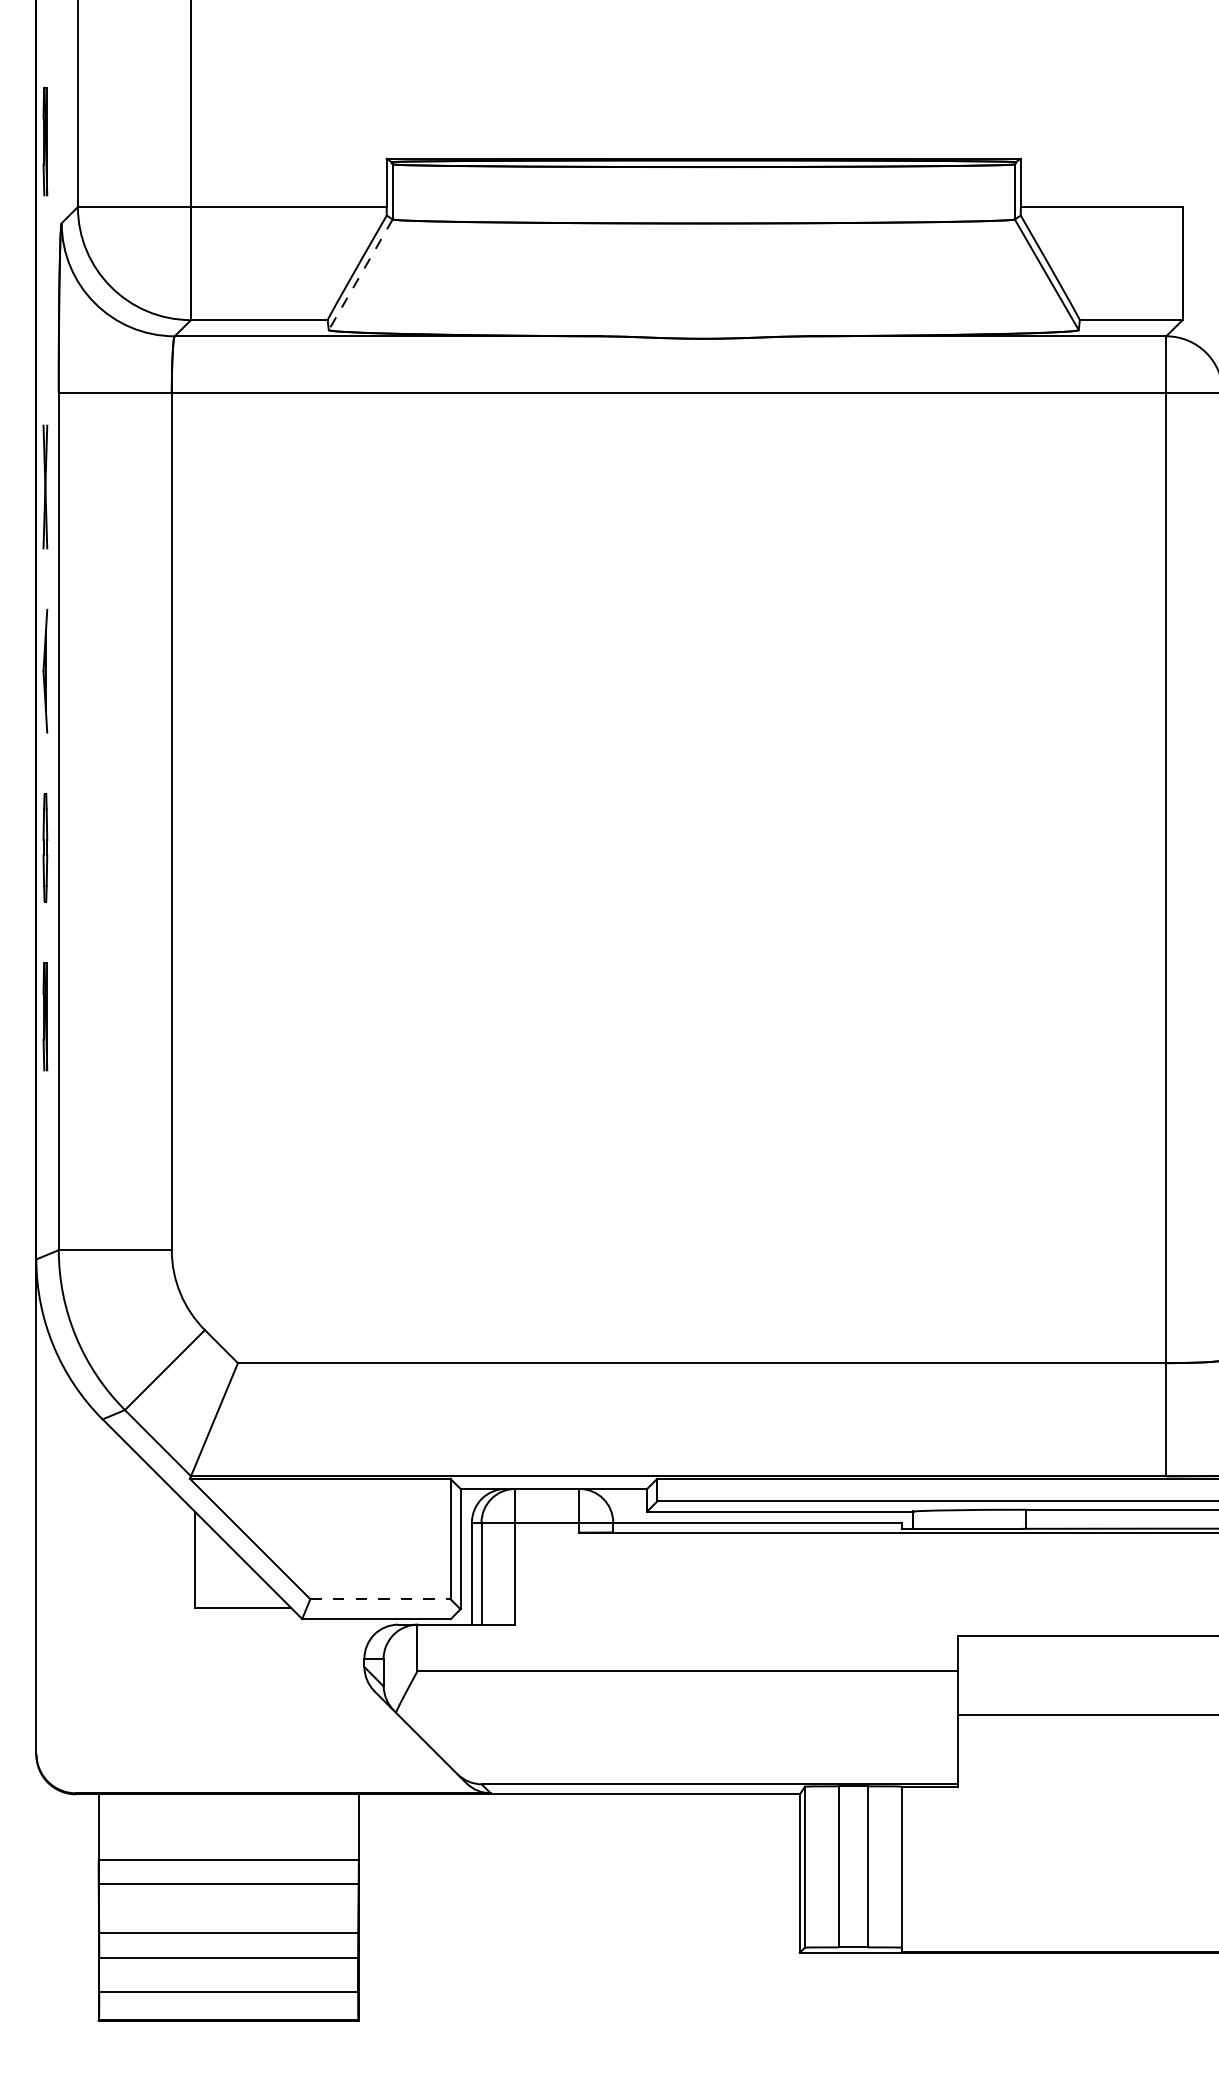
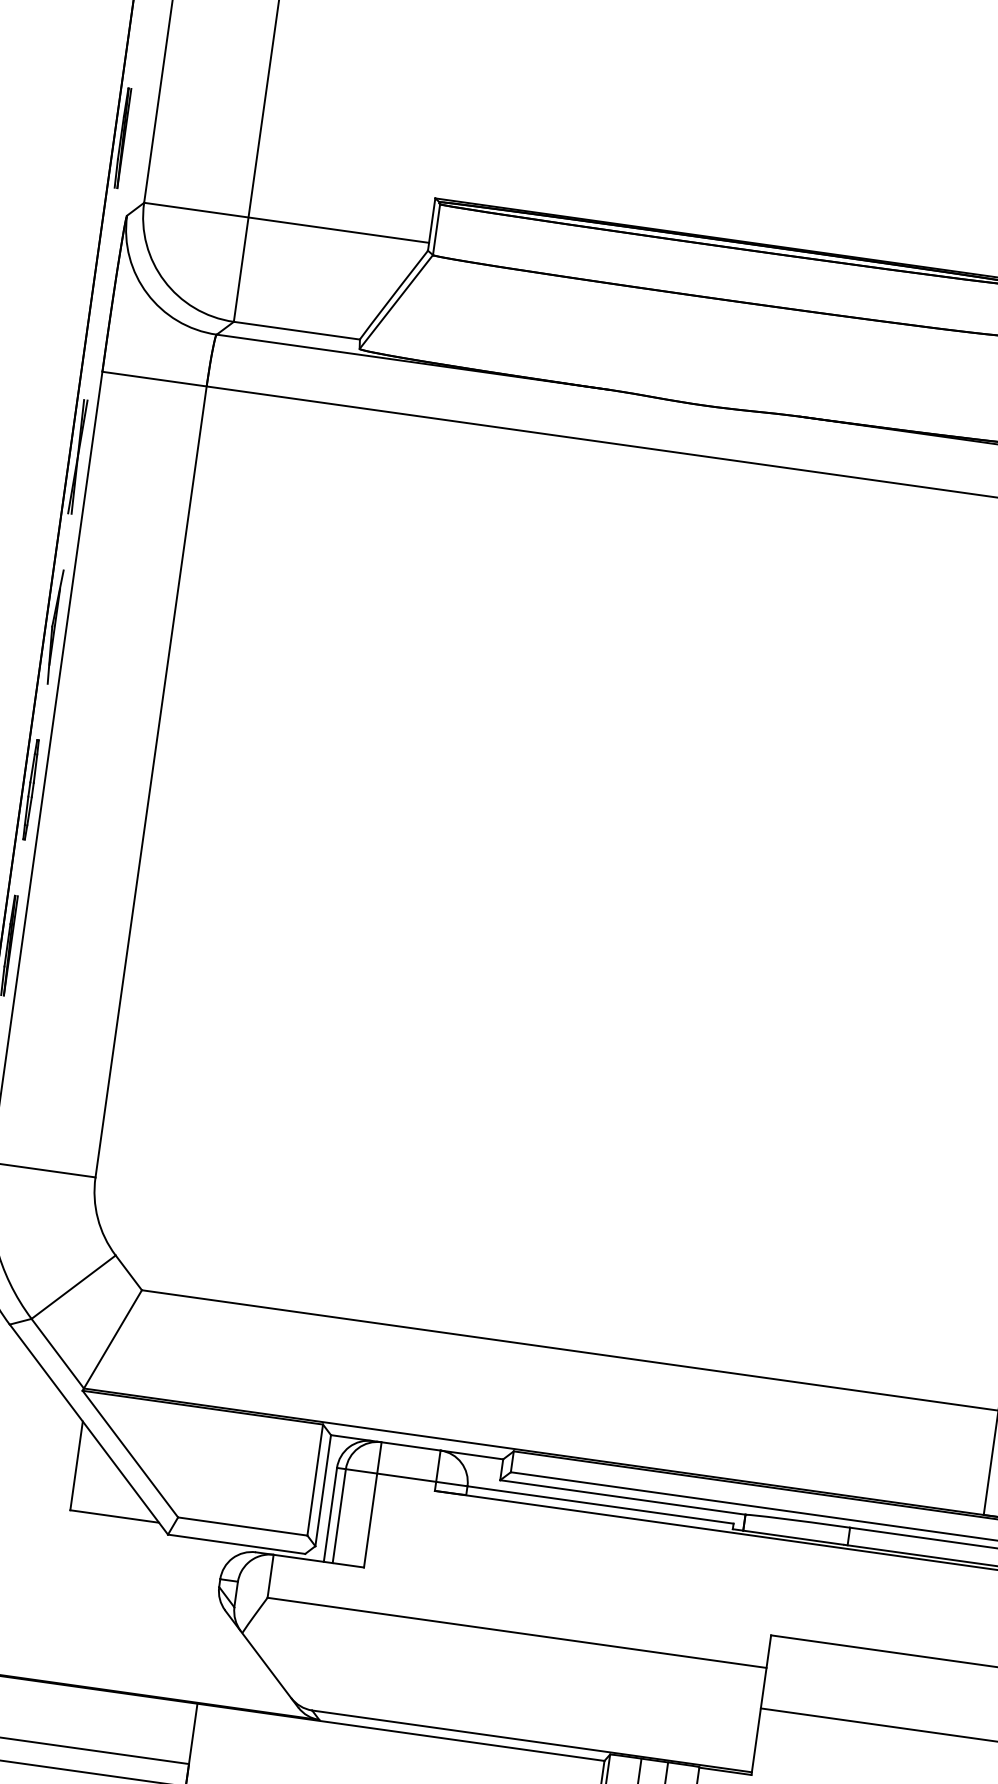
line: (360, 274) -> (396, 301), dashed -> solid
line: (380, 1599) -> (242, 1526), dashed -> solid

